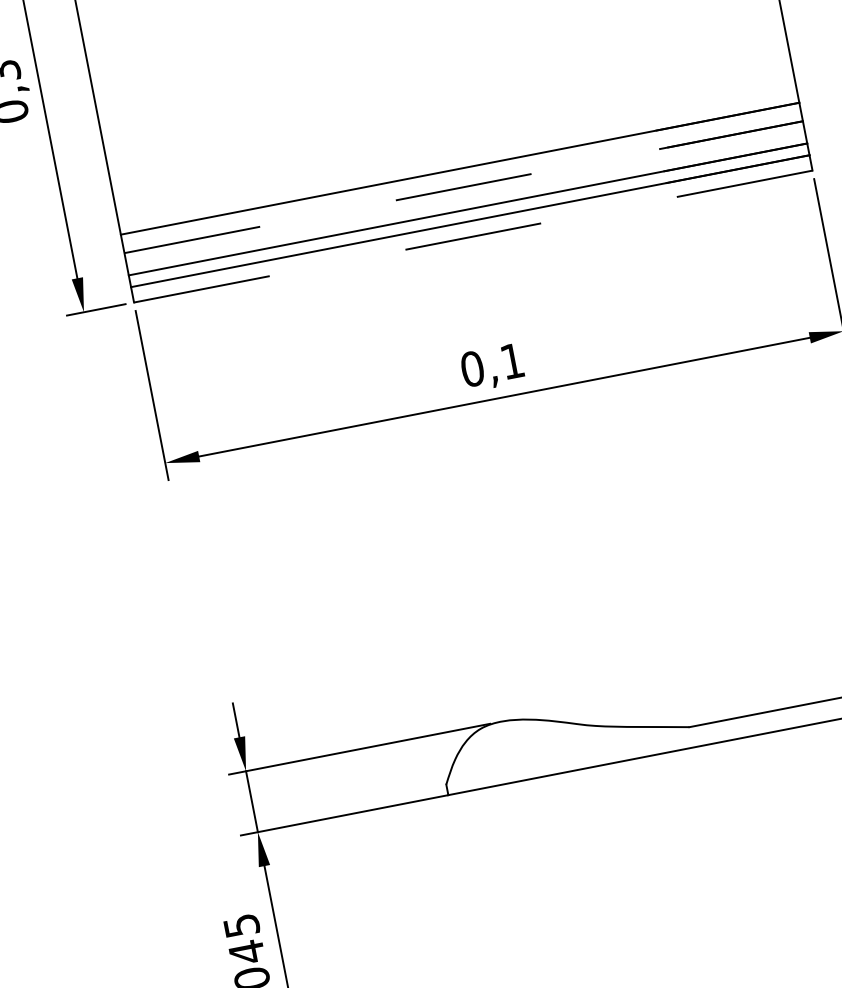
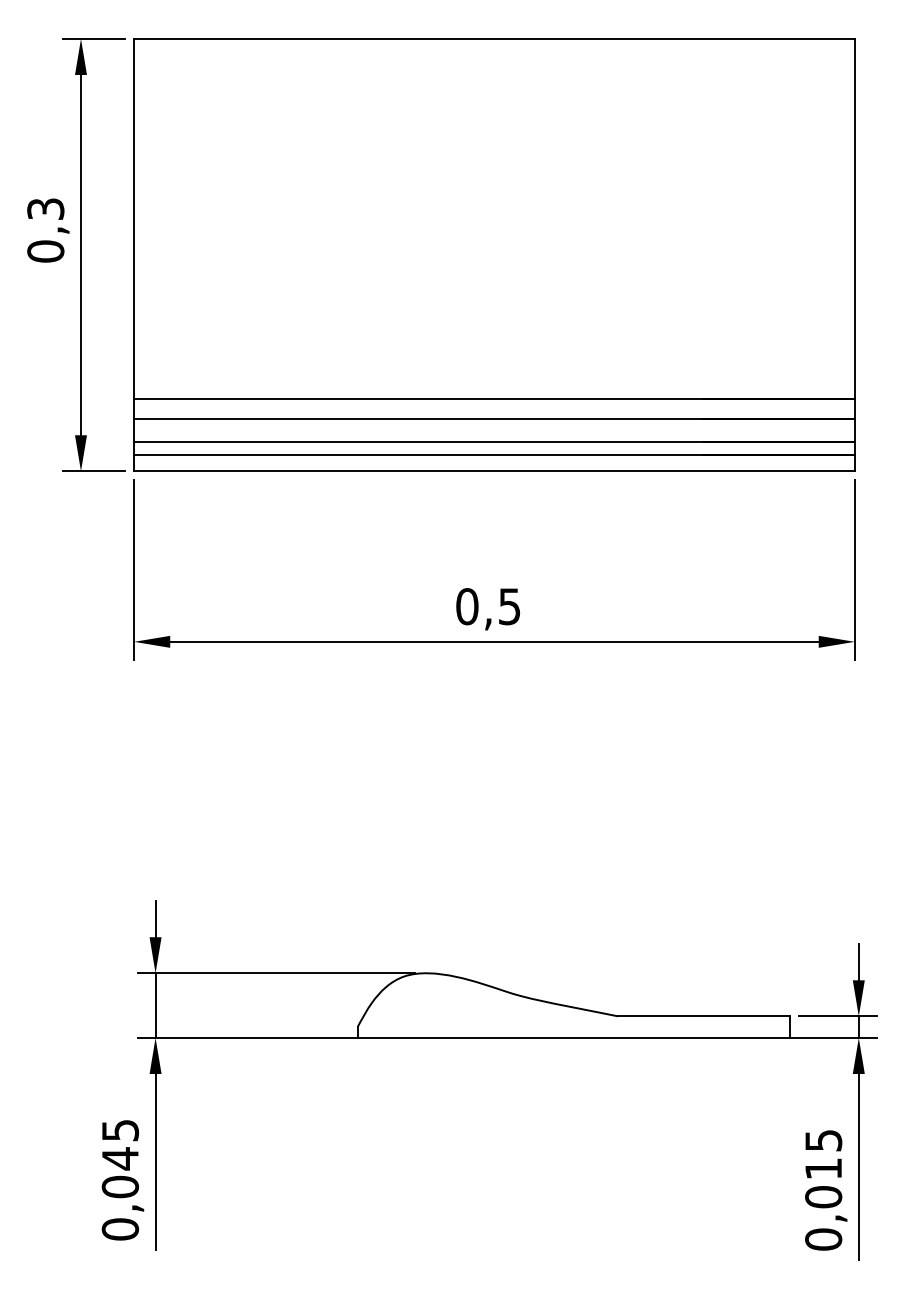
line: (462, 187) -> (493, 418), dashed -> solid
line: (472, 236) -> (493, 471), dashed -> solid
text: (512, 361) -> (509, 606), 0,1 -> 0,5

